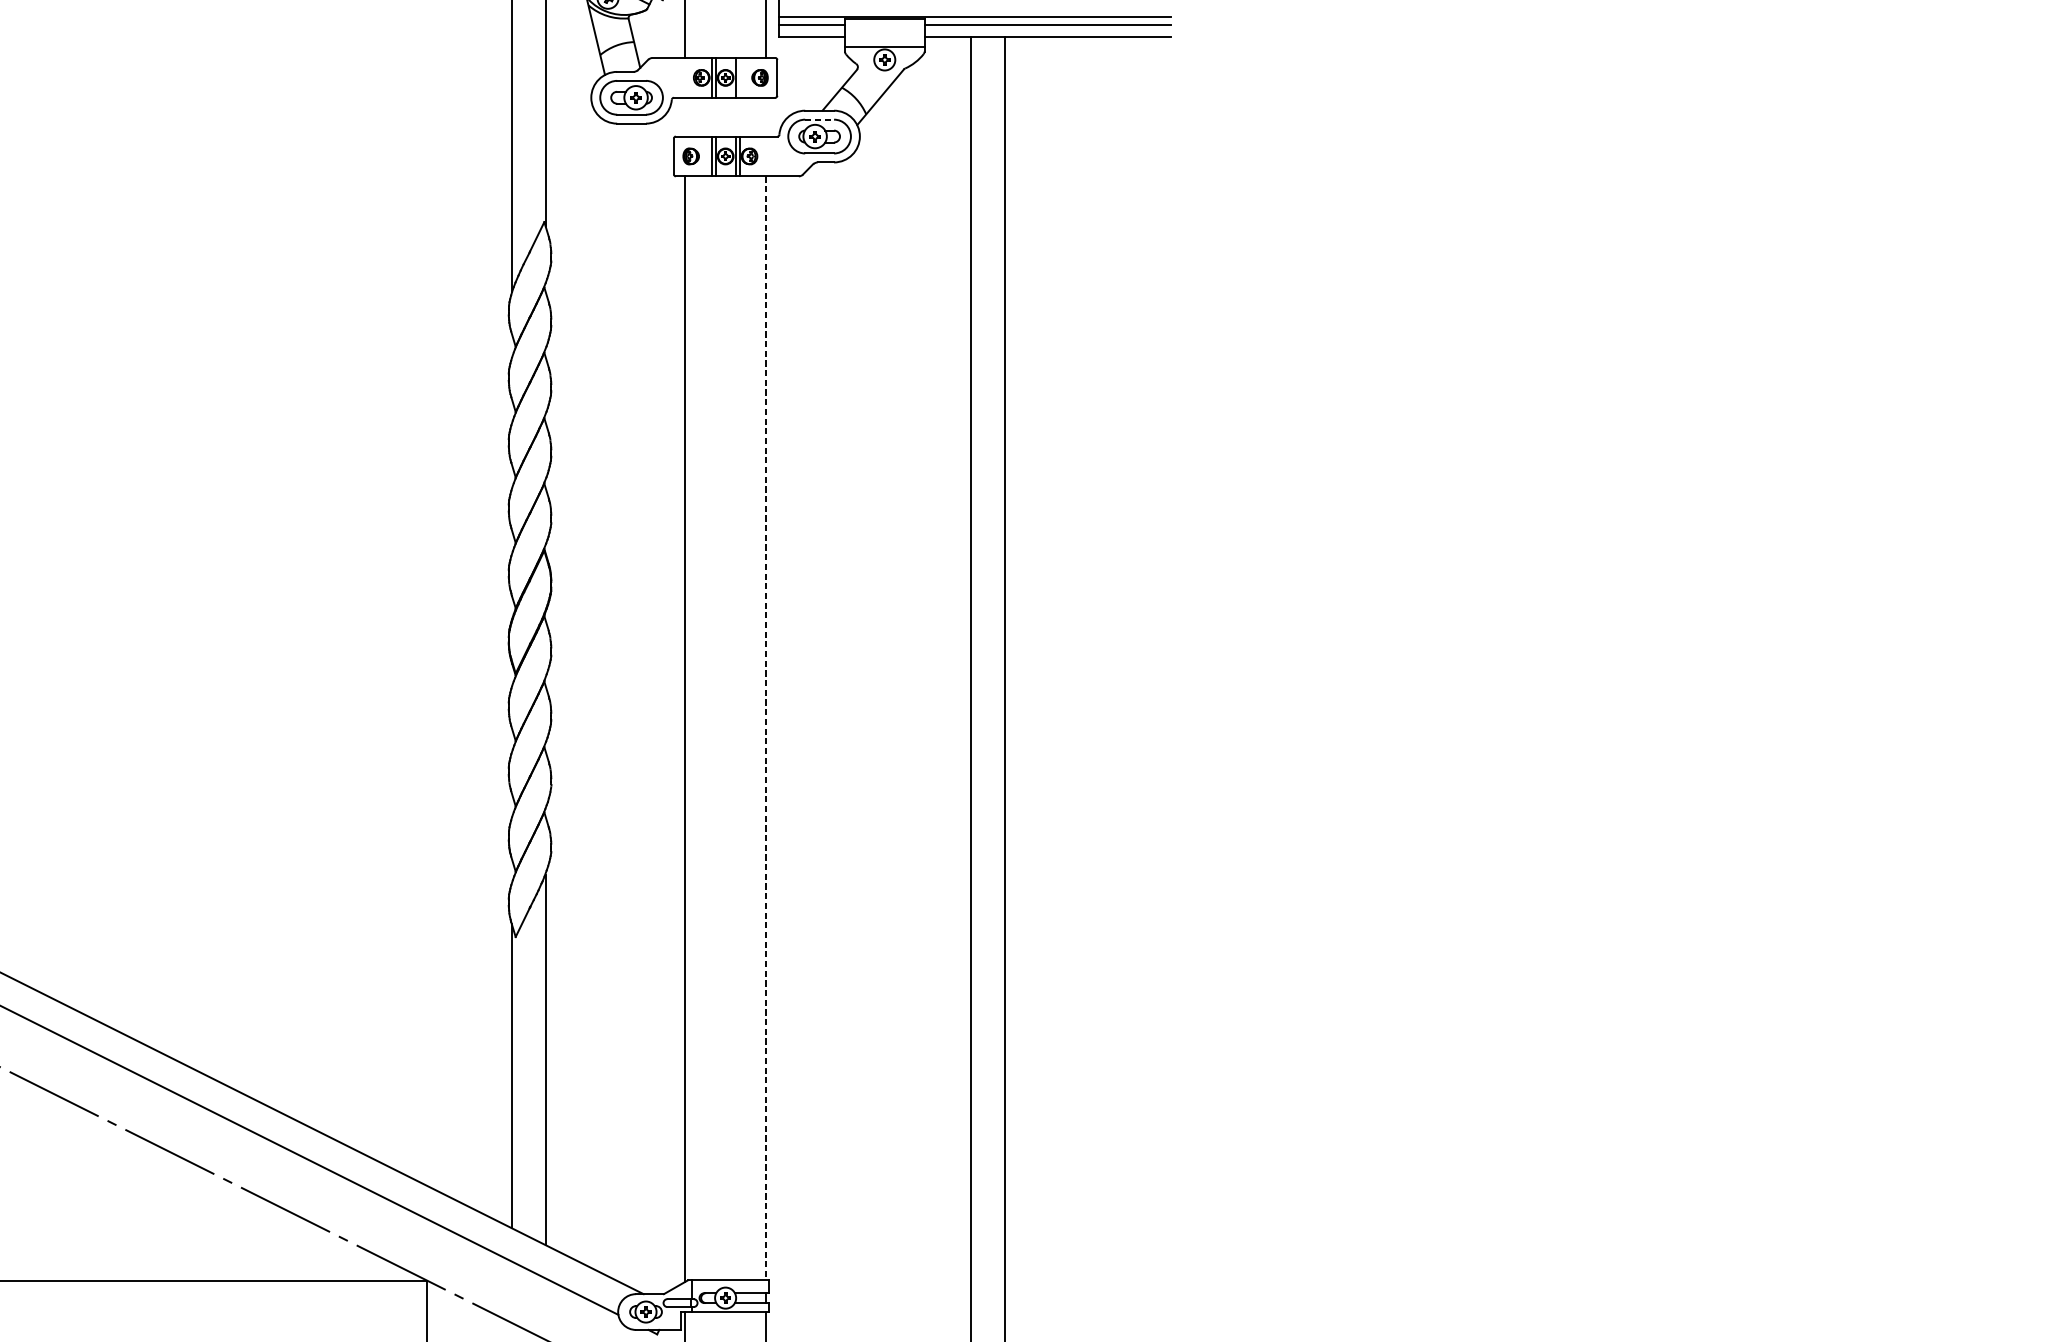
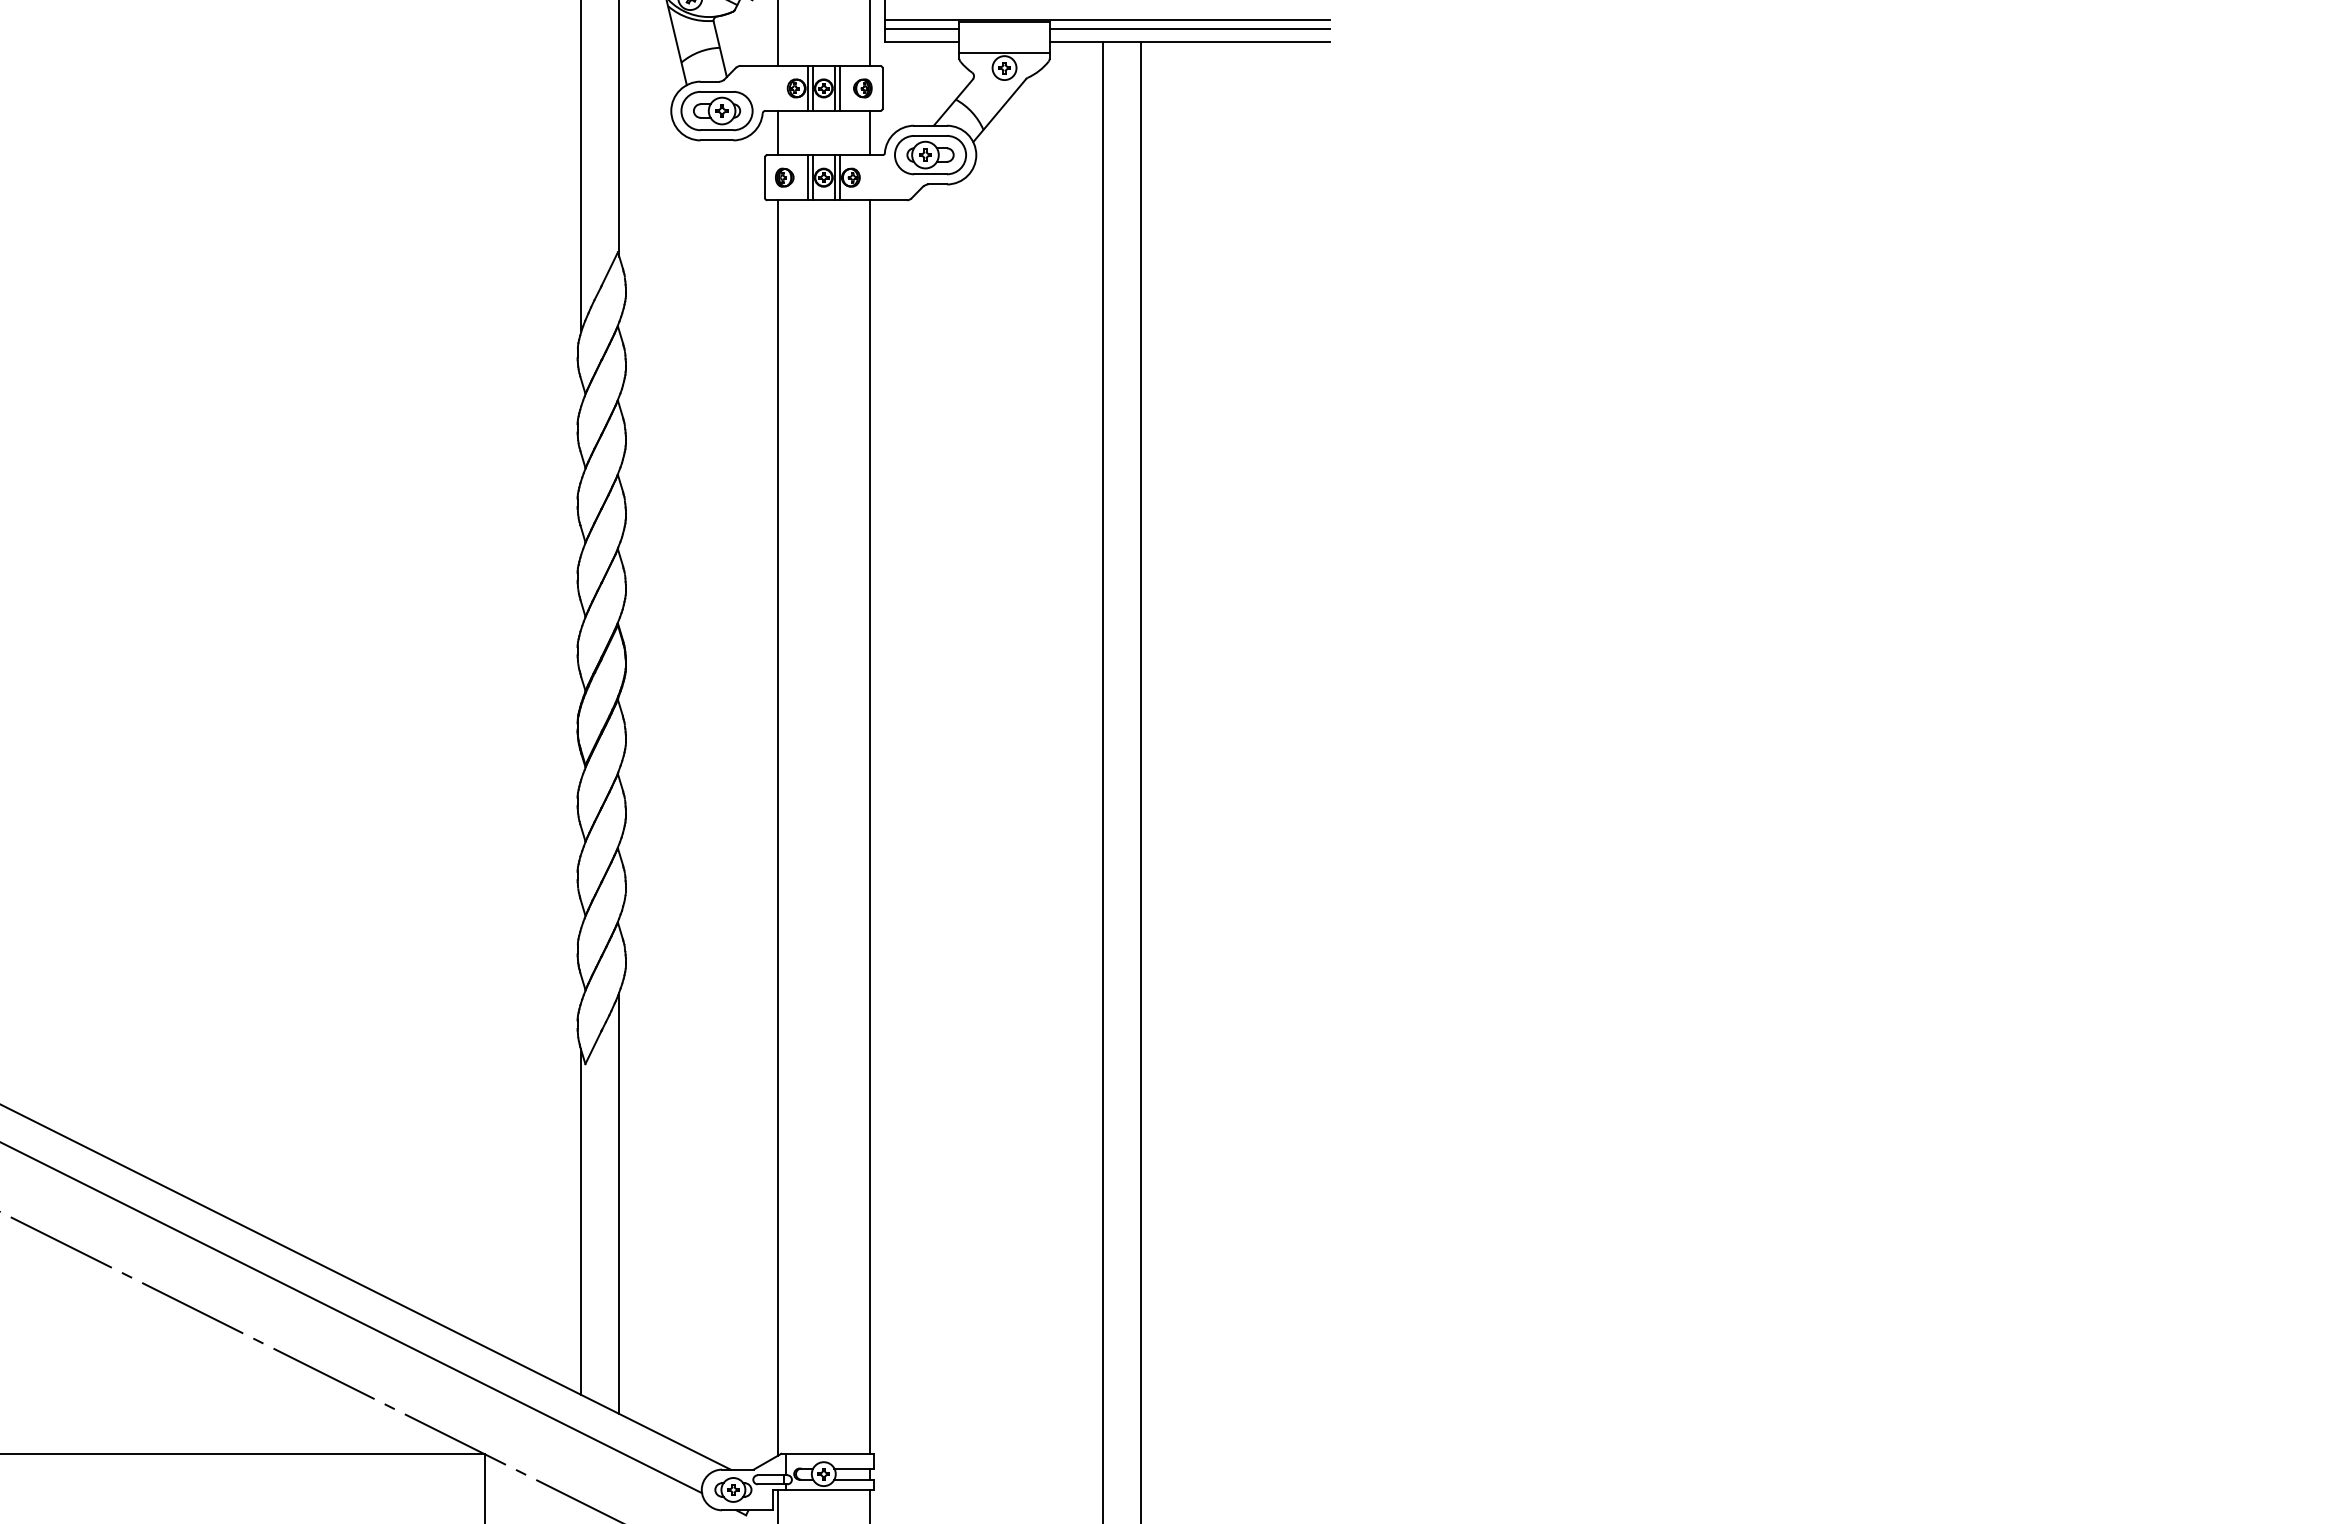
line: (739, 77) -> (839, 88), added
line: (685, 117) -> (778, 133), added
line: (765, 117) -> (869, 133), added
line: (820, 119) -> (931, 135), dashed -> solid
line: (765, 728) -> (869, 827), dashed -> solid

